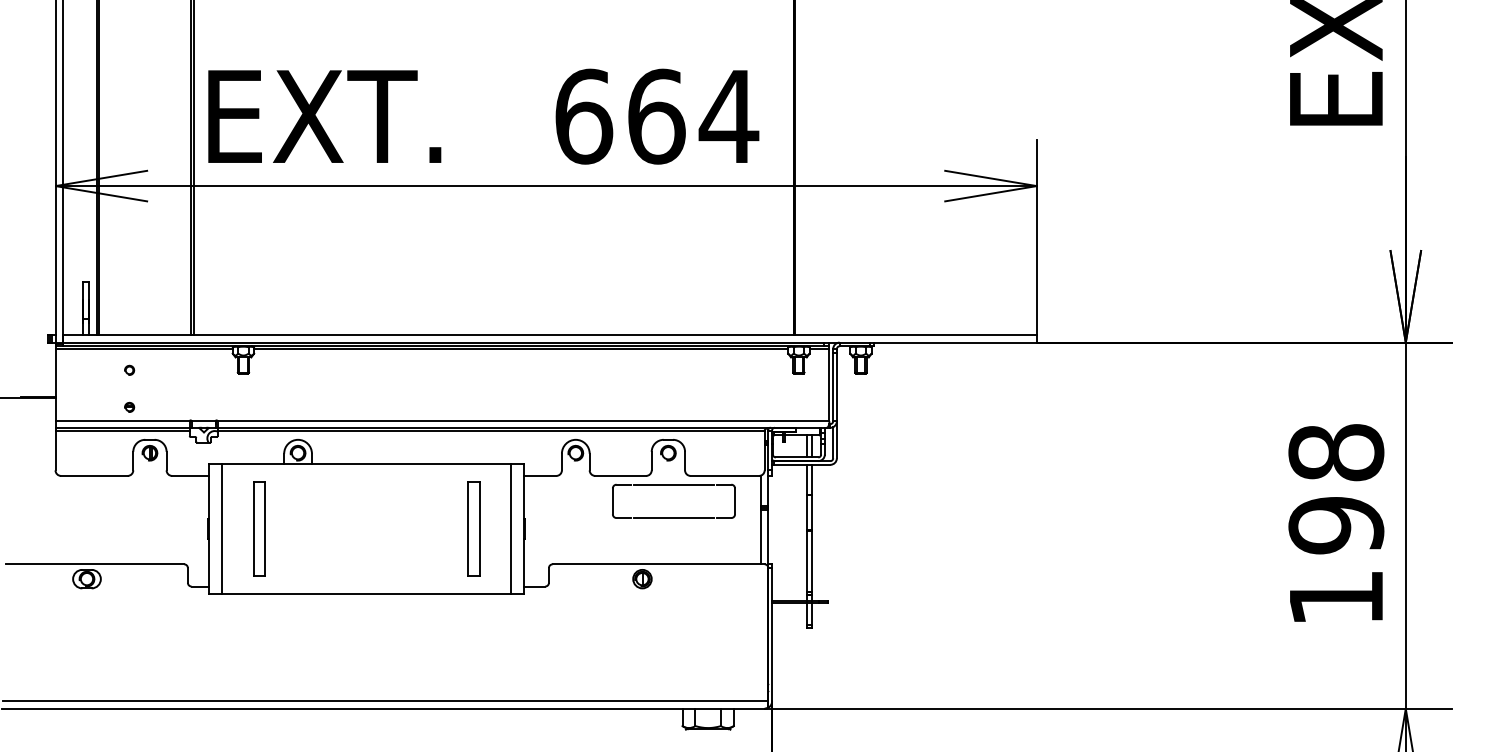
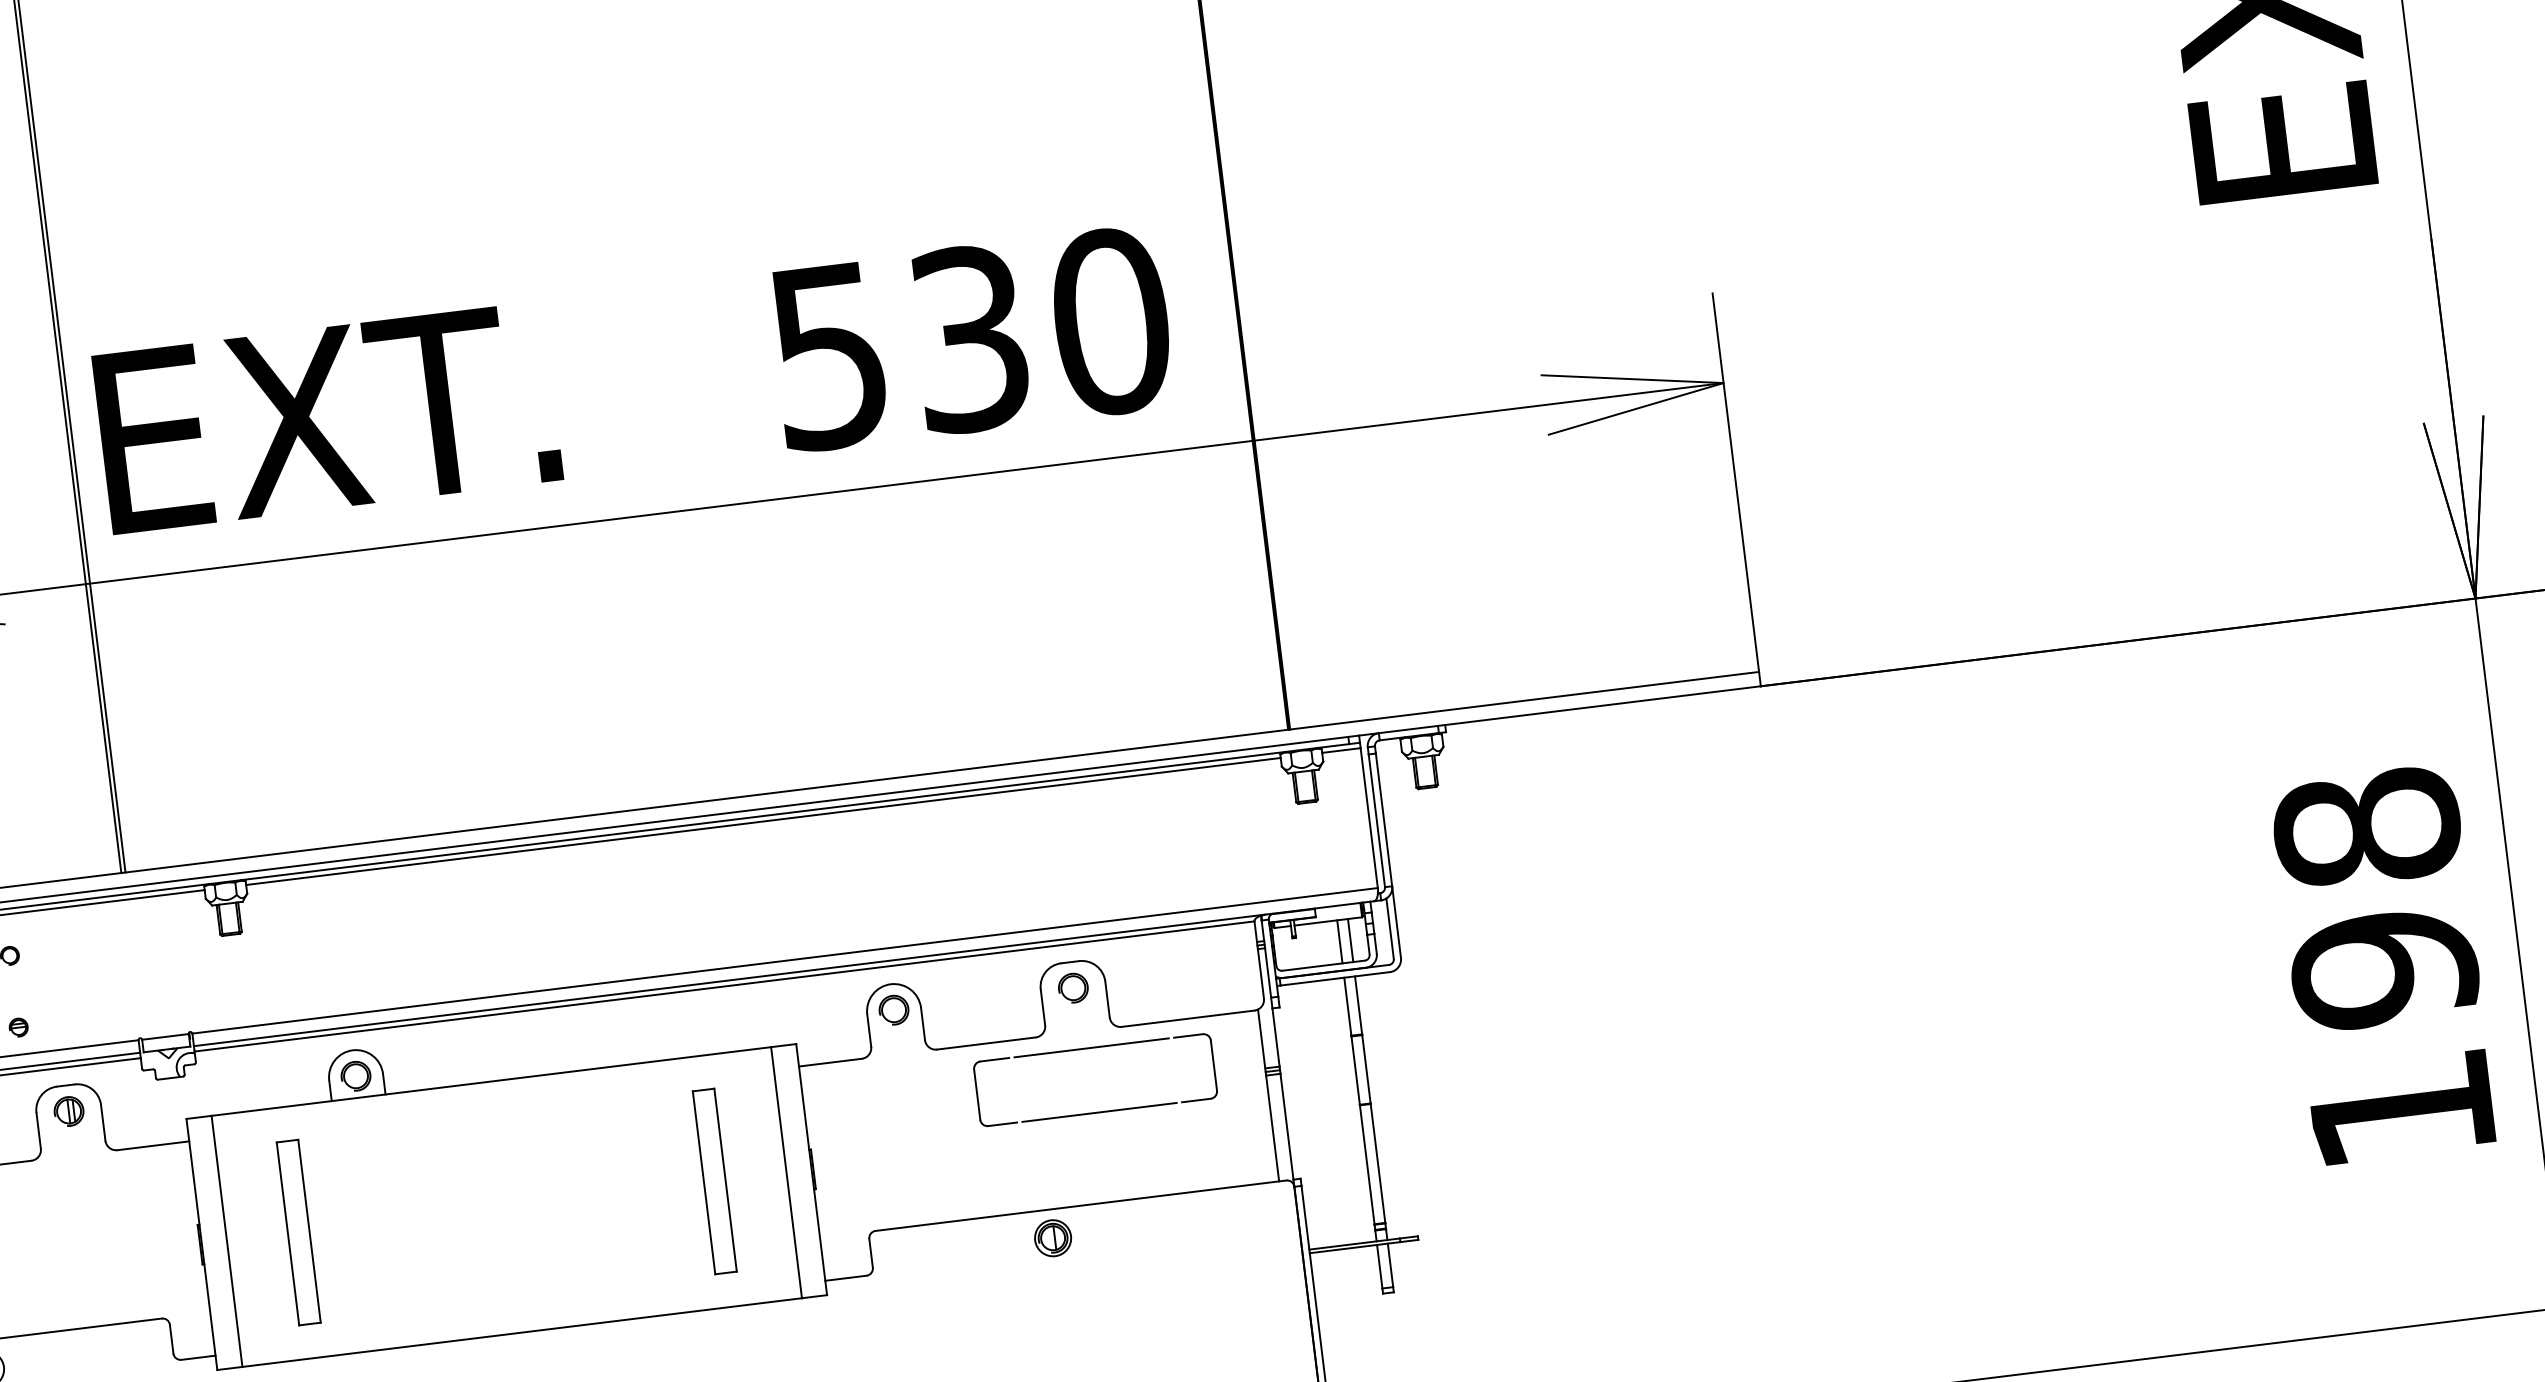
text: (657, 116) -> (972, 338), 664 -> 530

